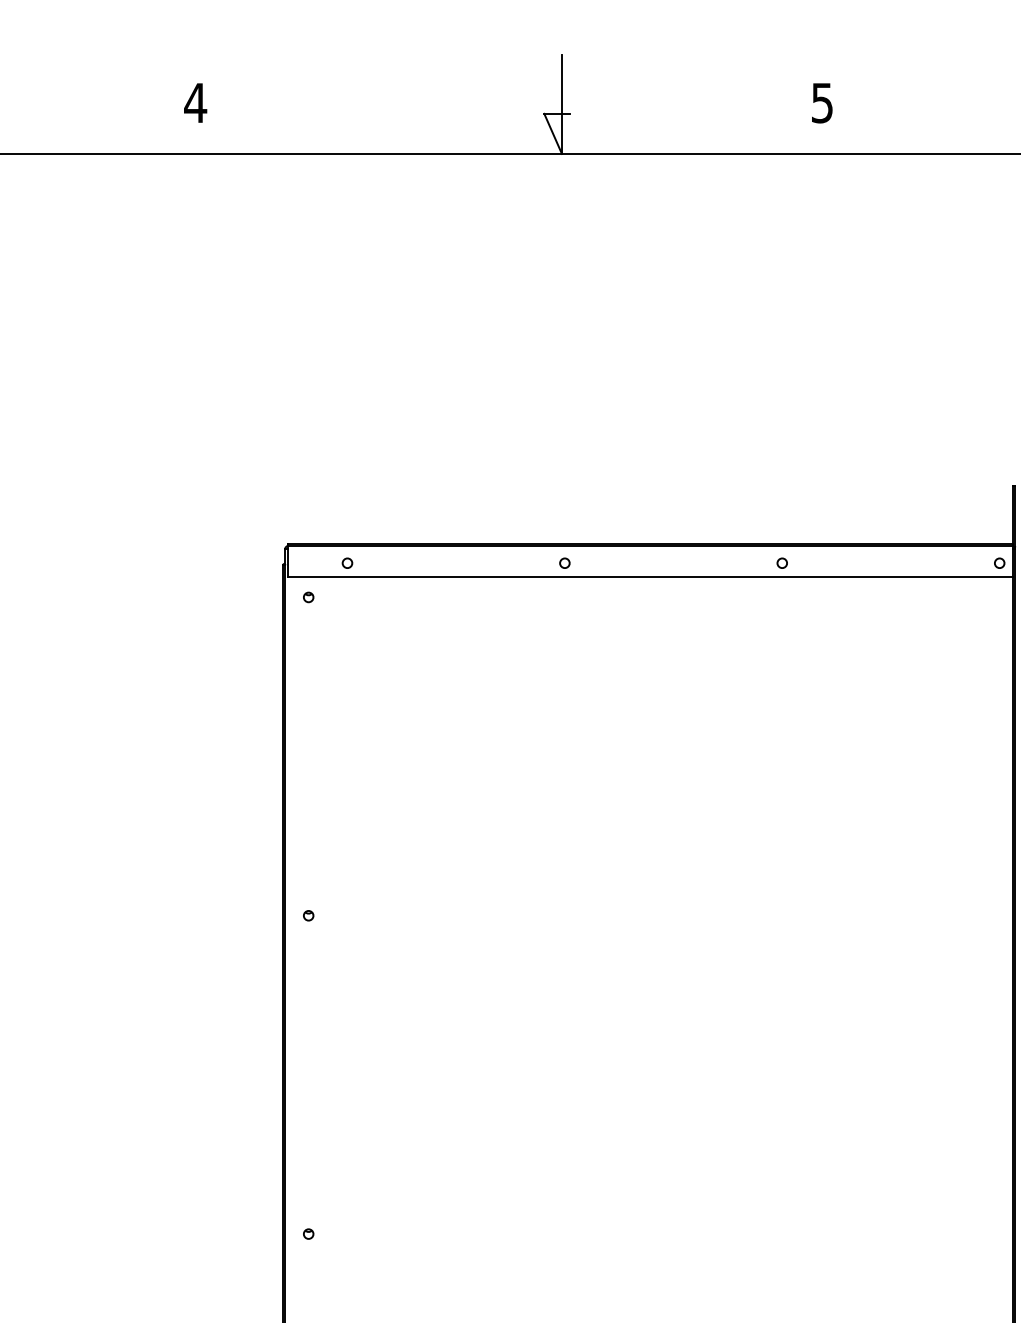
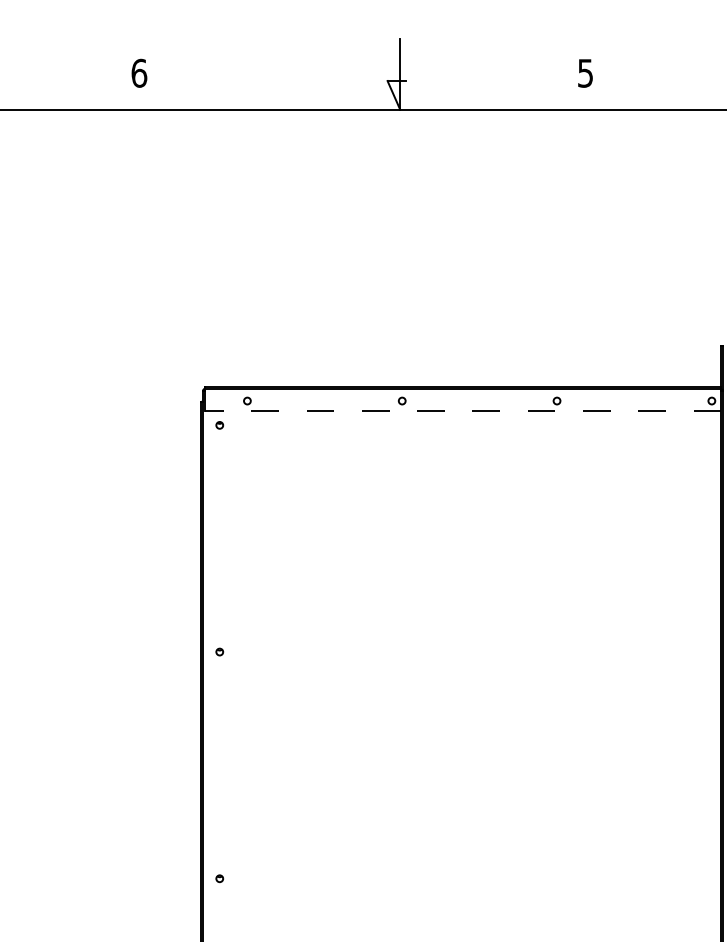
text: (195, 101) -> (139, 72), 4 -> 6
line: (649, 577) -> (462, 411), solid -> dashed

